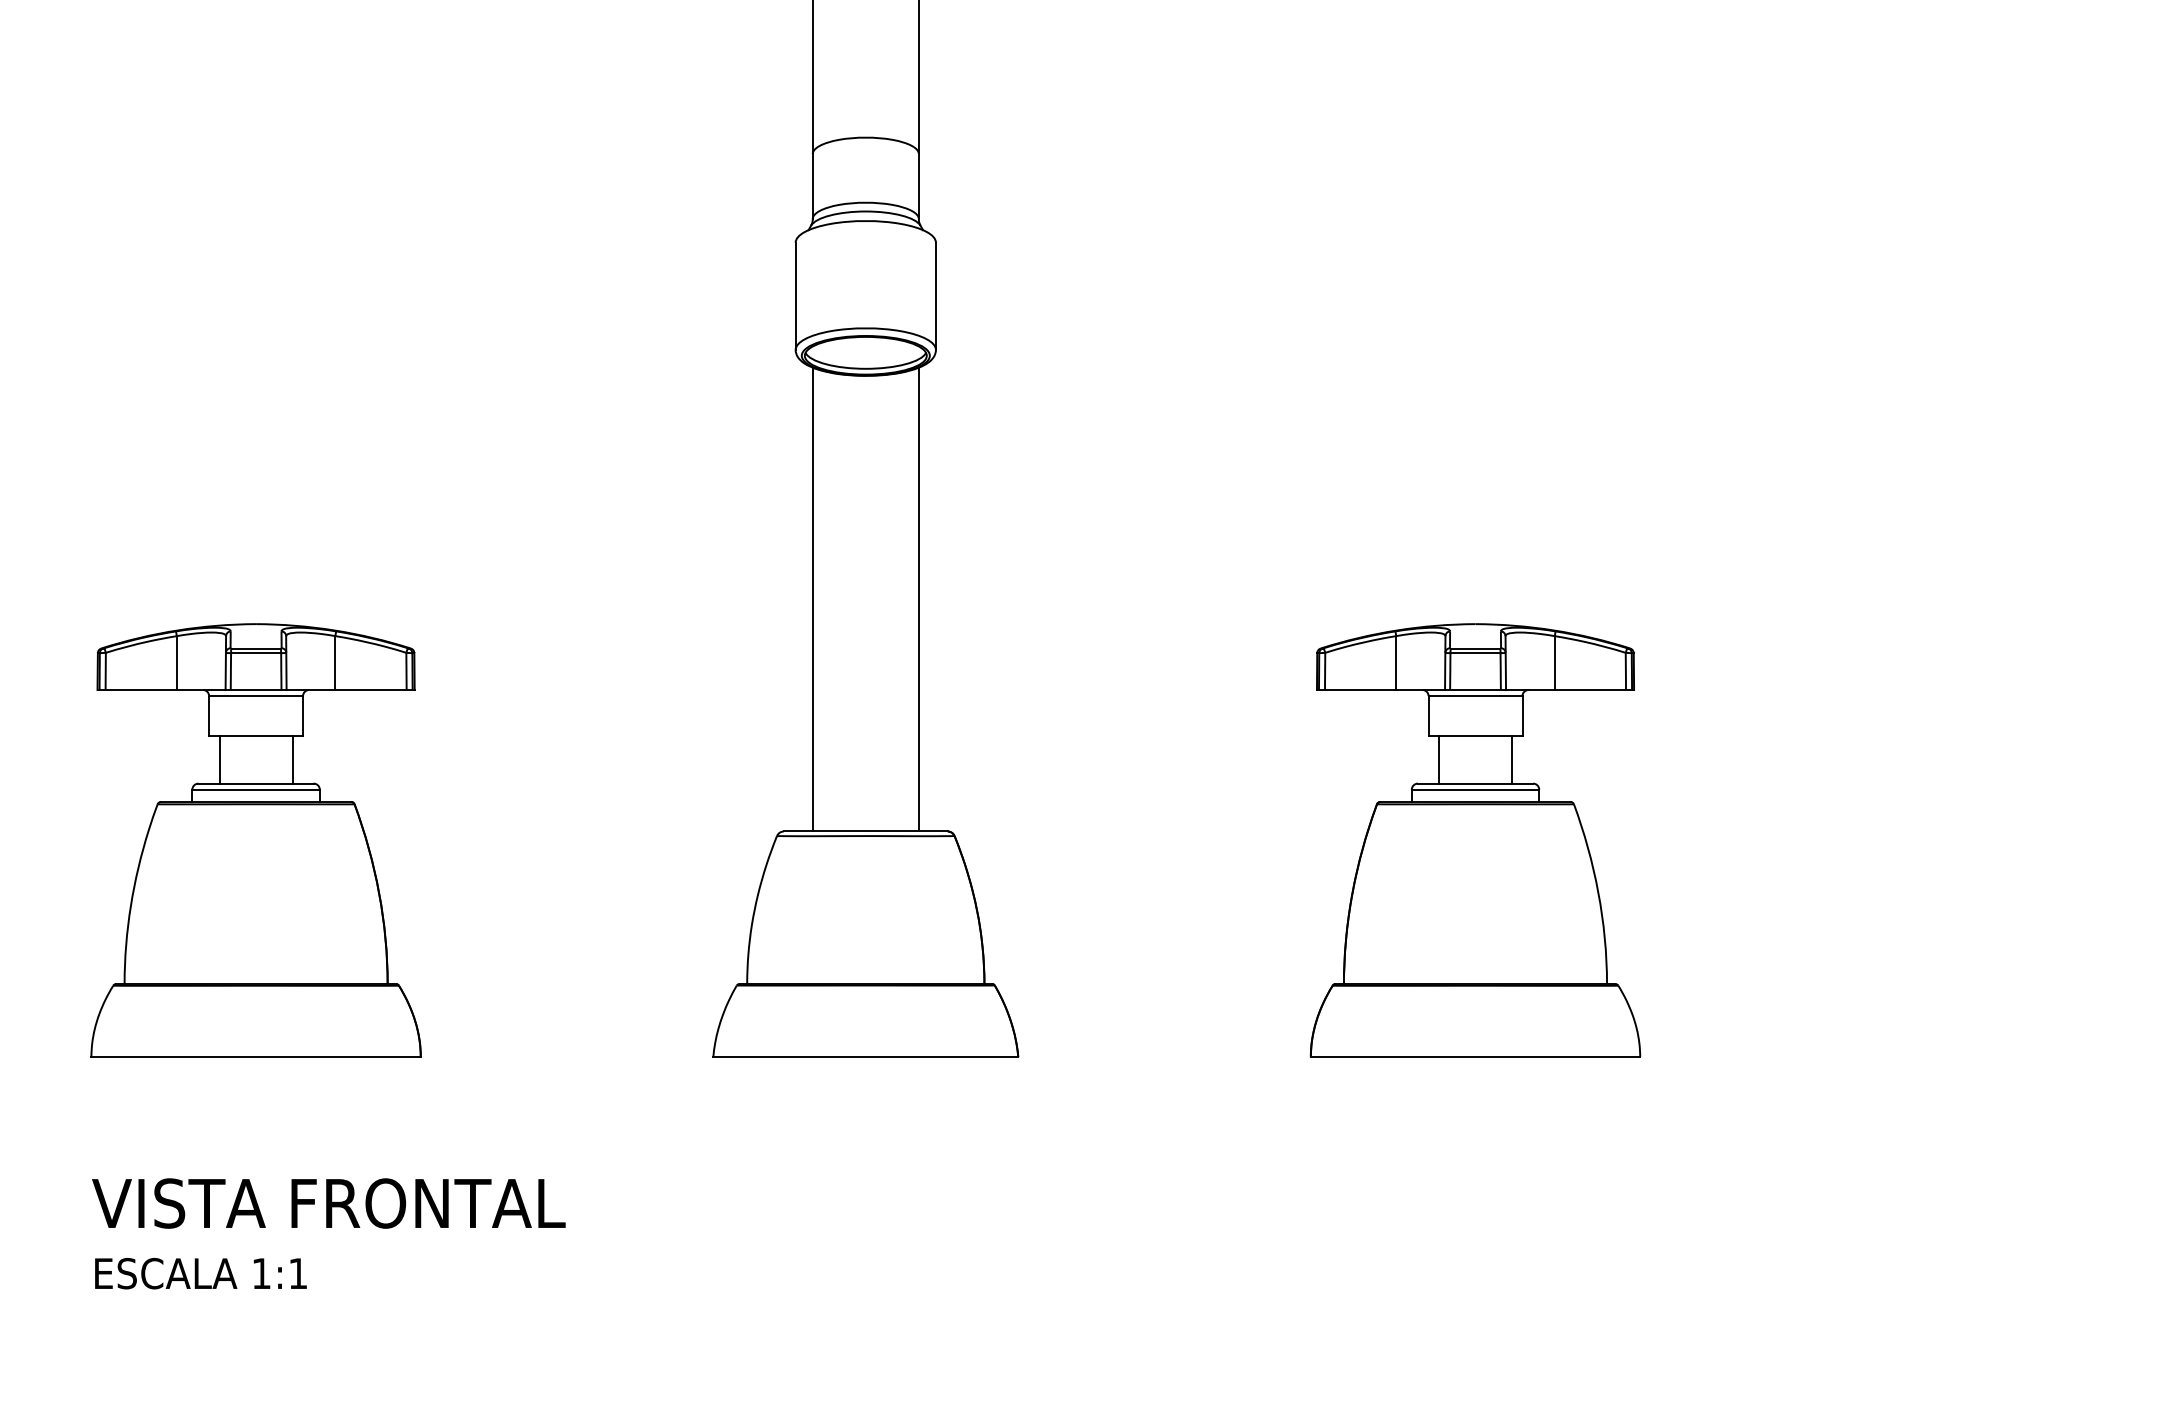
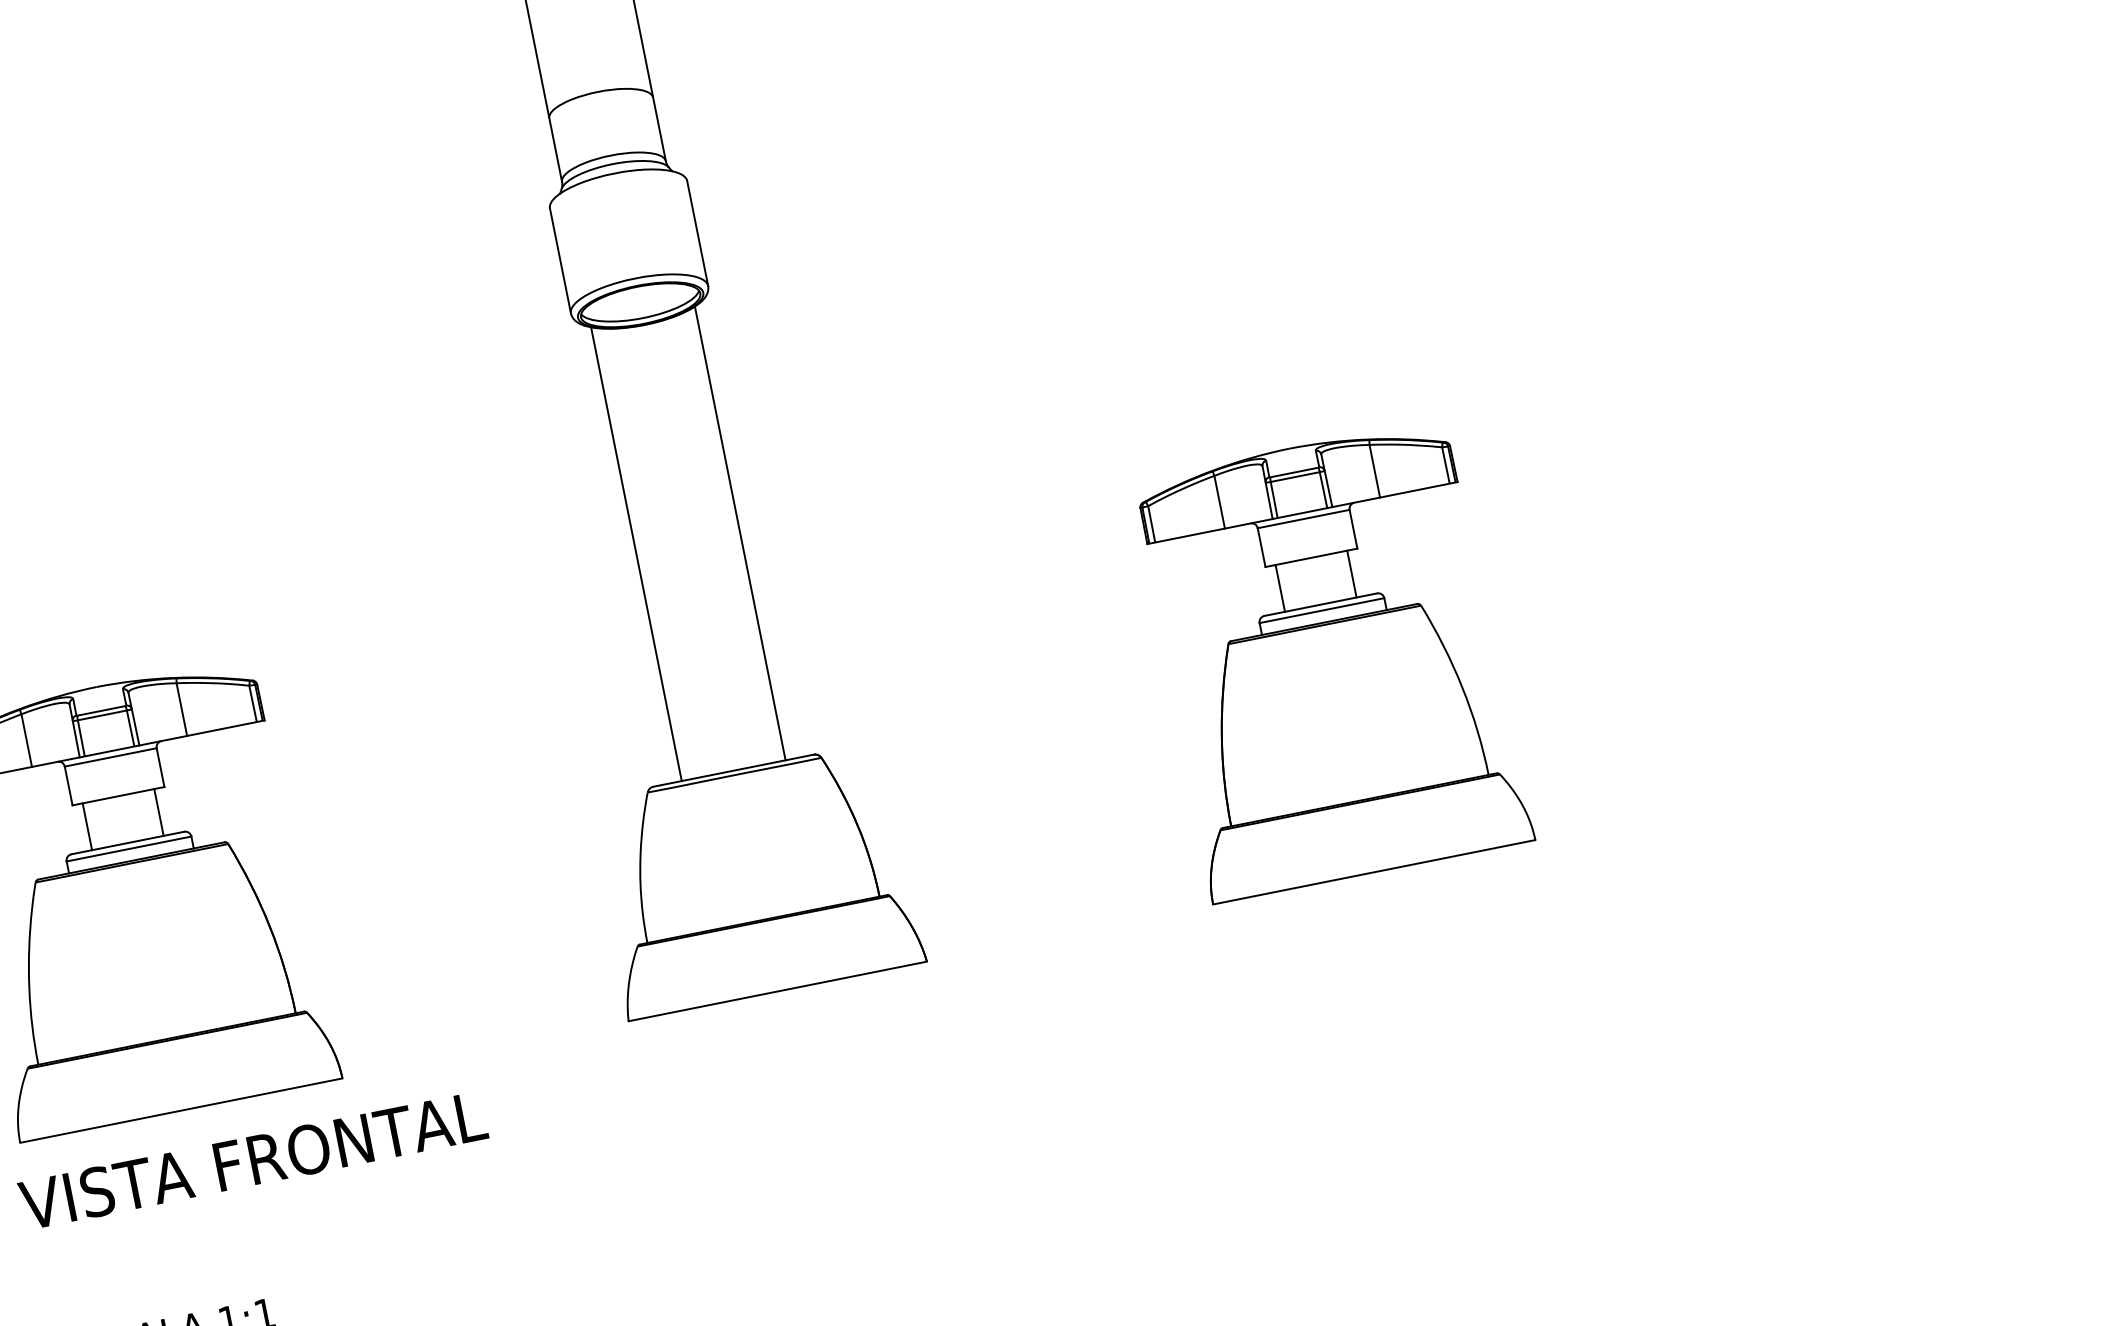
text: (328, 1203) -> (252, 1160), moved

